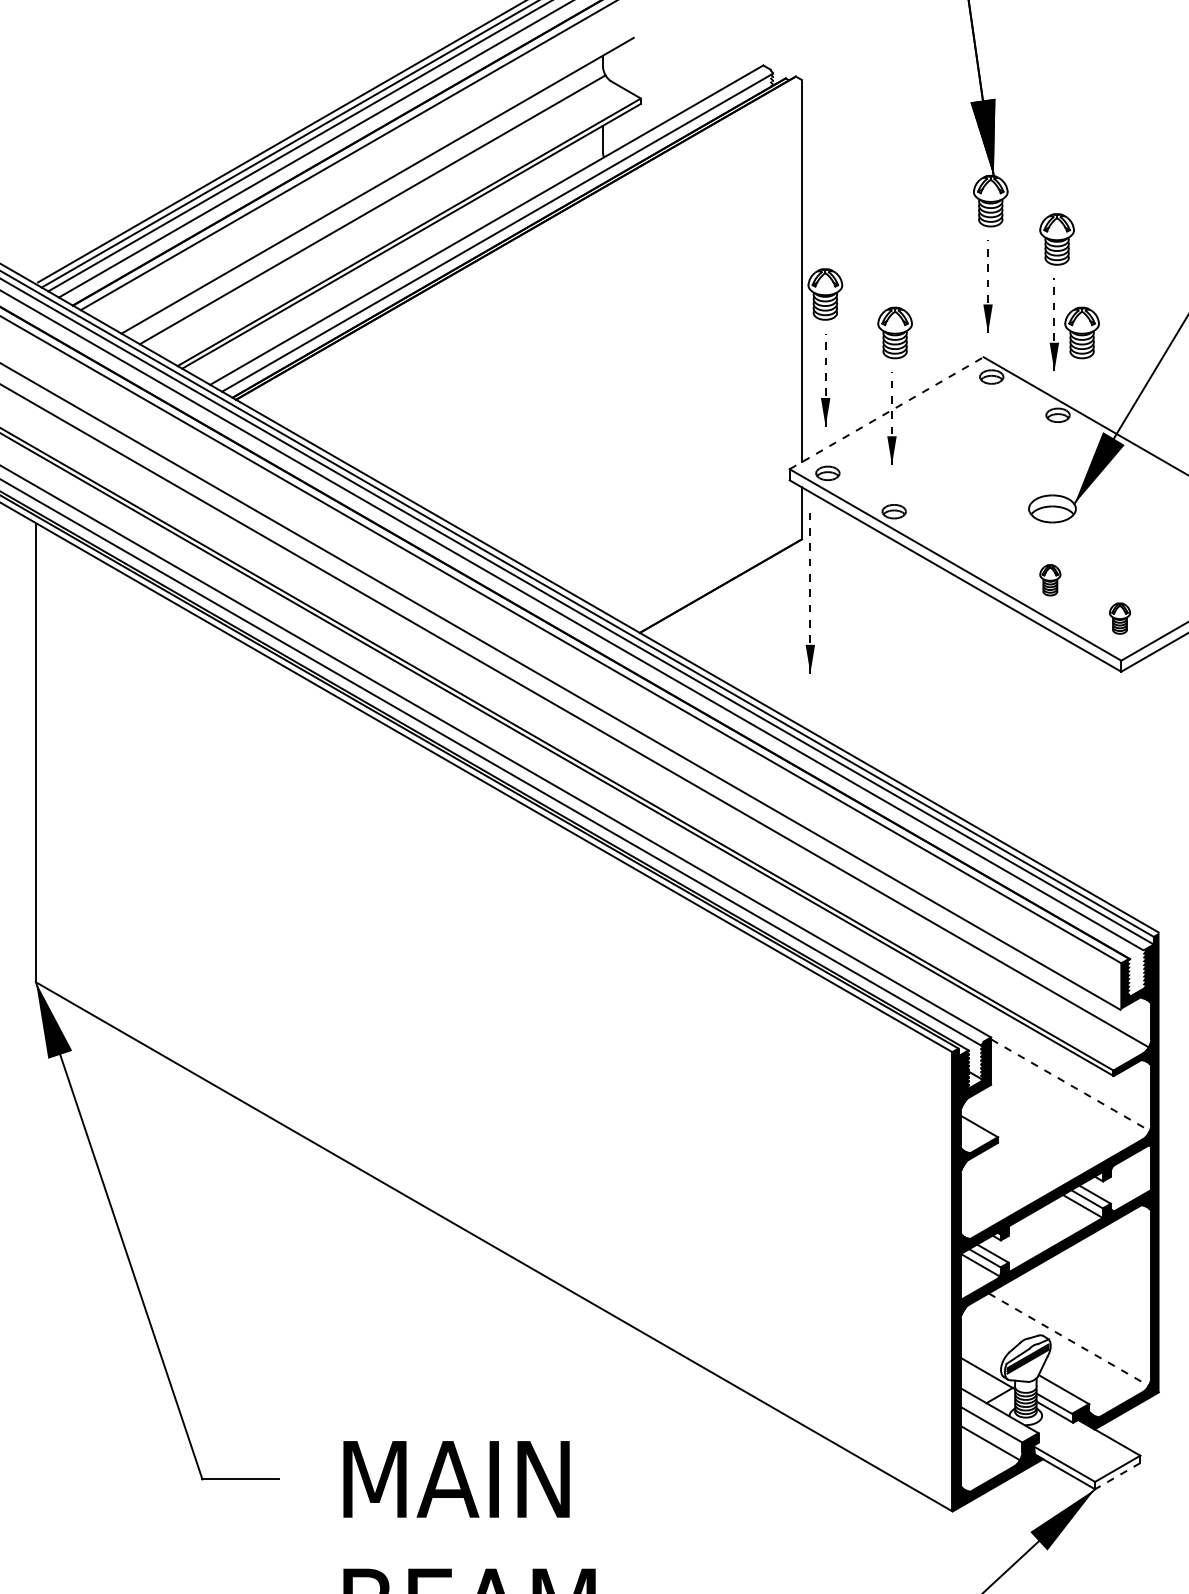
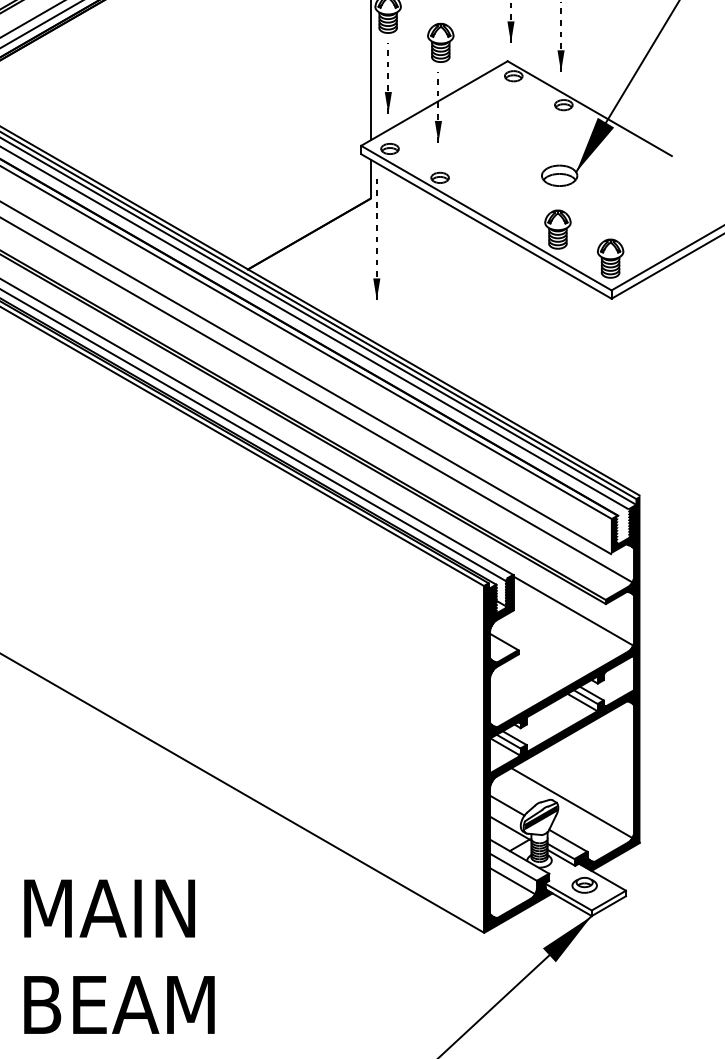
part: (1081, 332) -> (581, 42), removed
line: (887, 412) -> (435, 102), dashed -> solid
part: (1050, 580) -> (558, 229), size x1.67
part: (1119, 618) -> (610, 258), size x1.67
line: (1071, 1085) -> (573, 611), dashed -> solid
line: (1069, 1339) -> (572, 802), dashed -> solid
line: (983, 1342) -> (507, 805), added
part: (1085, 1448) -> (584, 885), added
line: (1117, 1476) -> (608, 906), dashed -> solid

